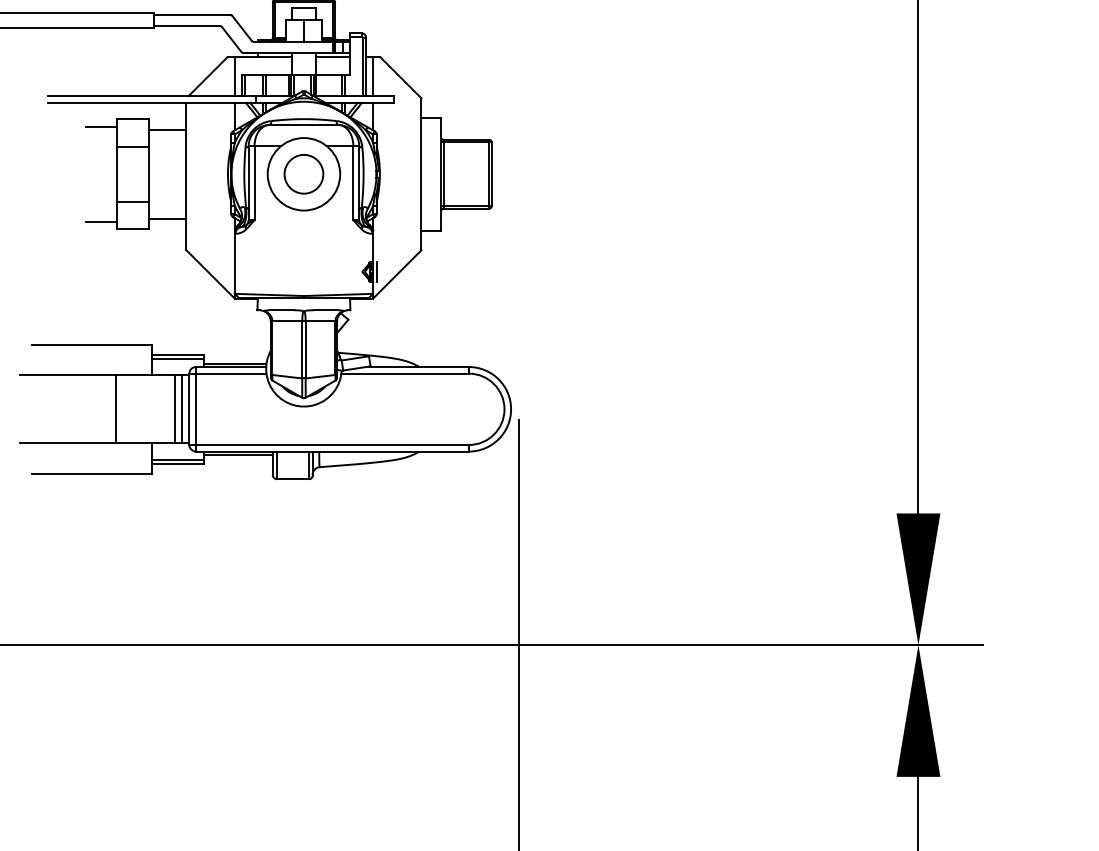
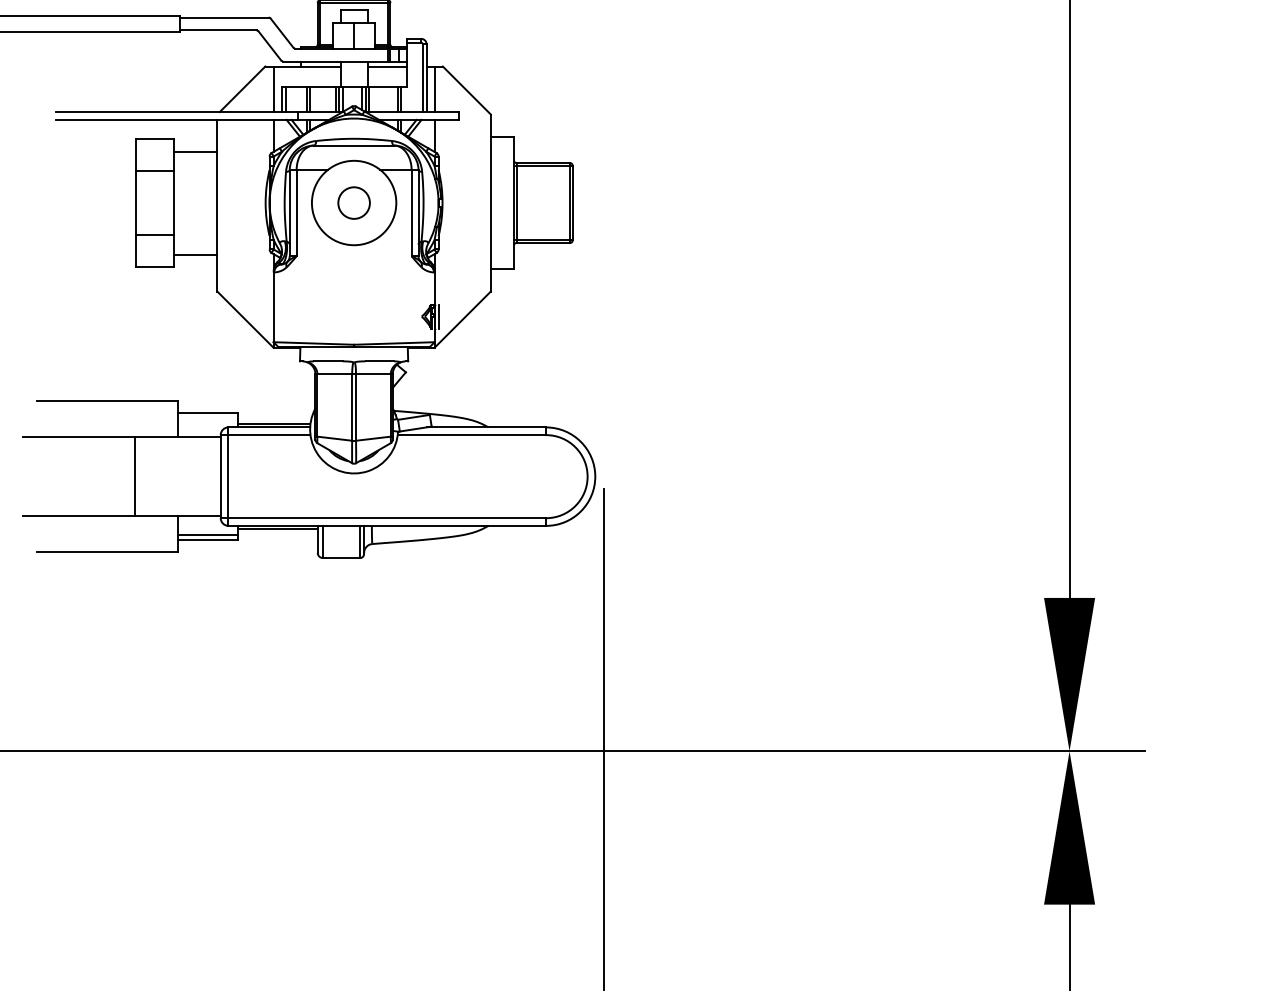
line: (100, 126) -> (117, 147), removed
circle: (303, 174) -> (353, 203), size x0.7
line: (100, 221) -> (117, 257), removed
line: (178, 358) -> (208, 417), removed
line: (175, 409) -> (204, 476), removed
line: (182, 409) -> (212, 476), removed

